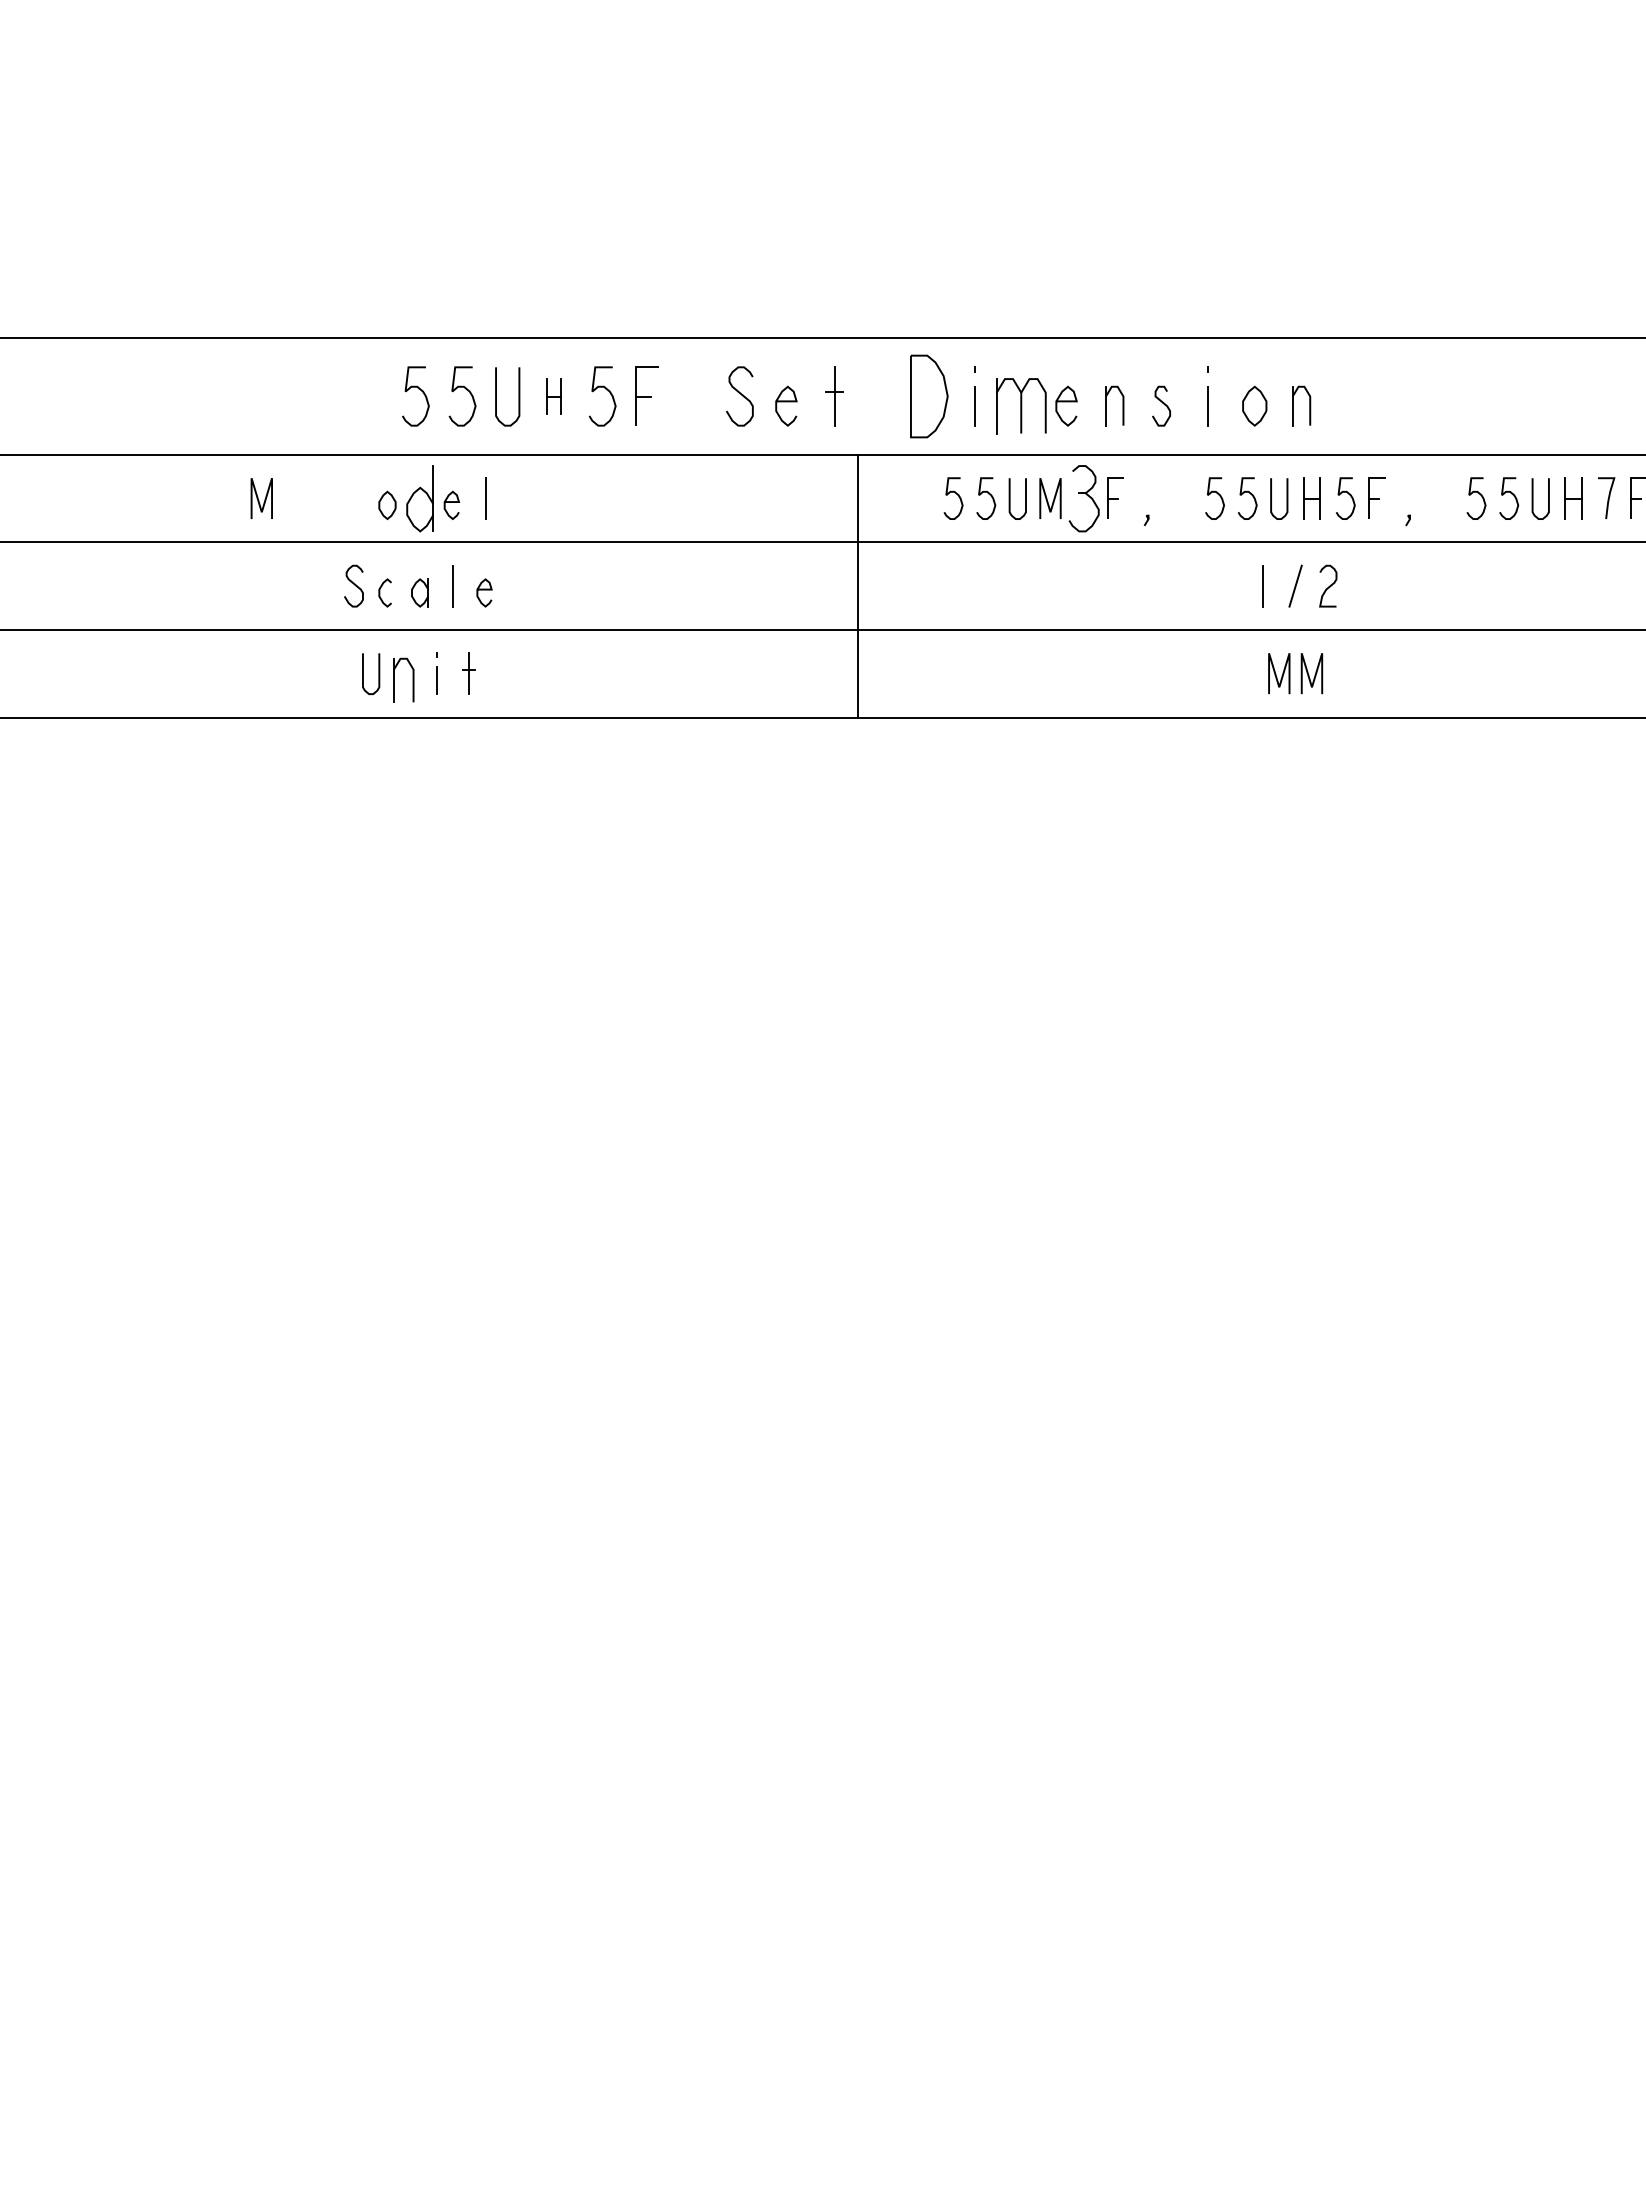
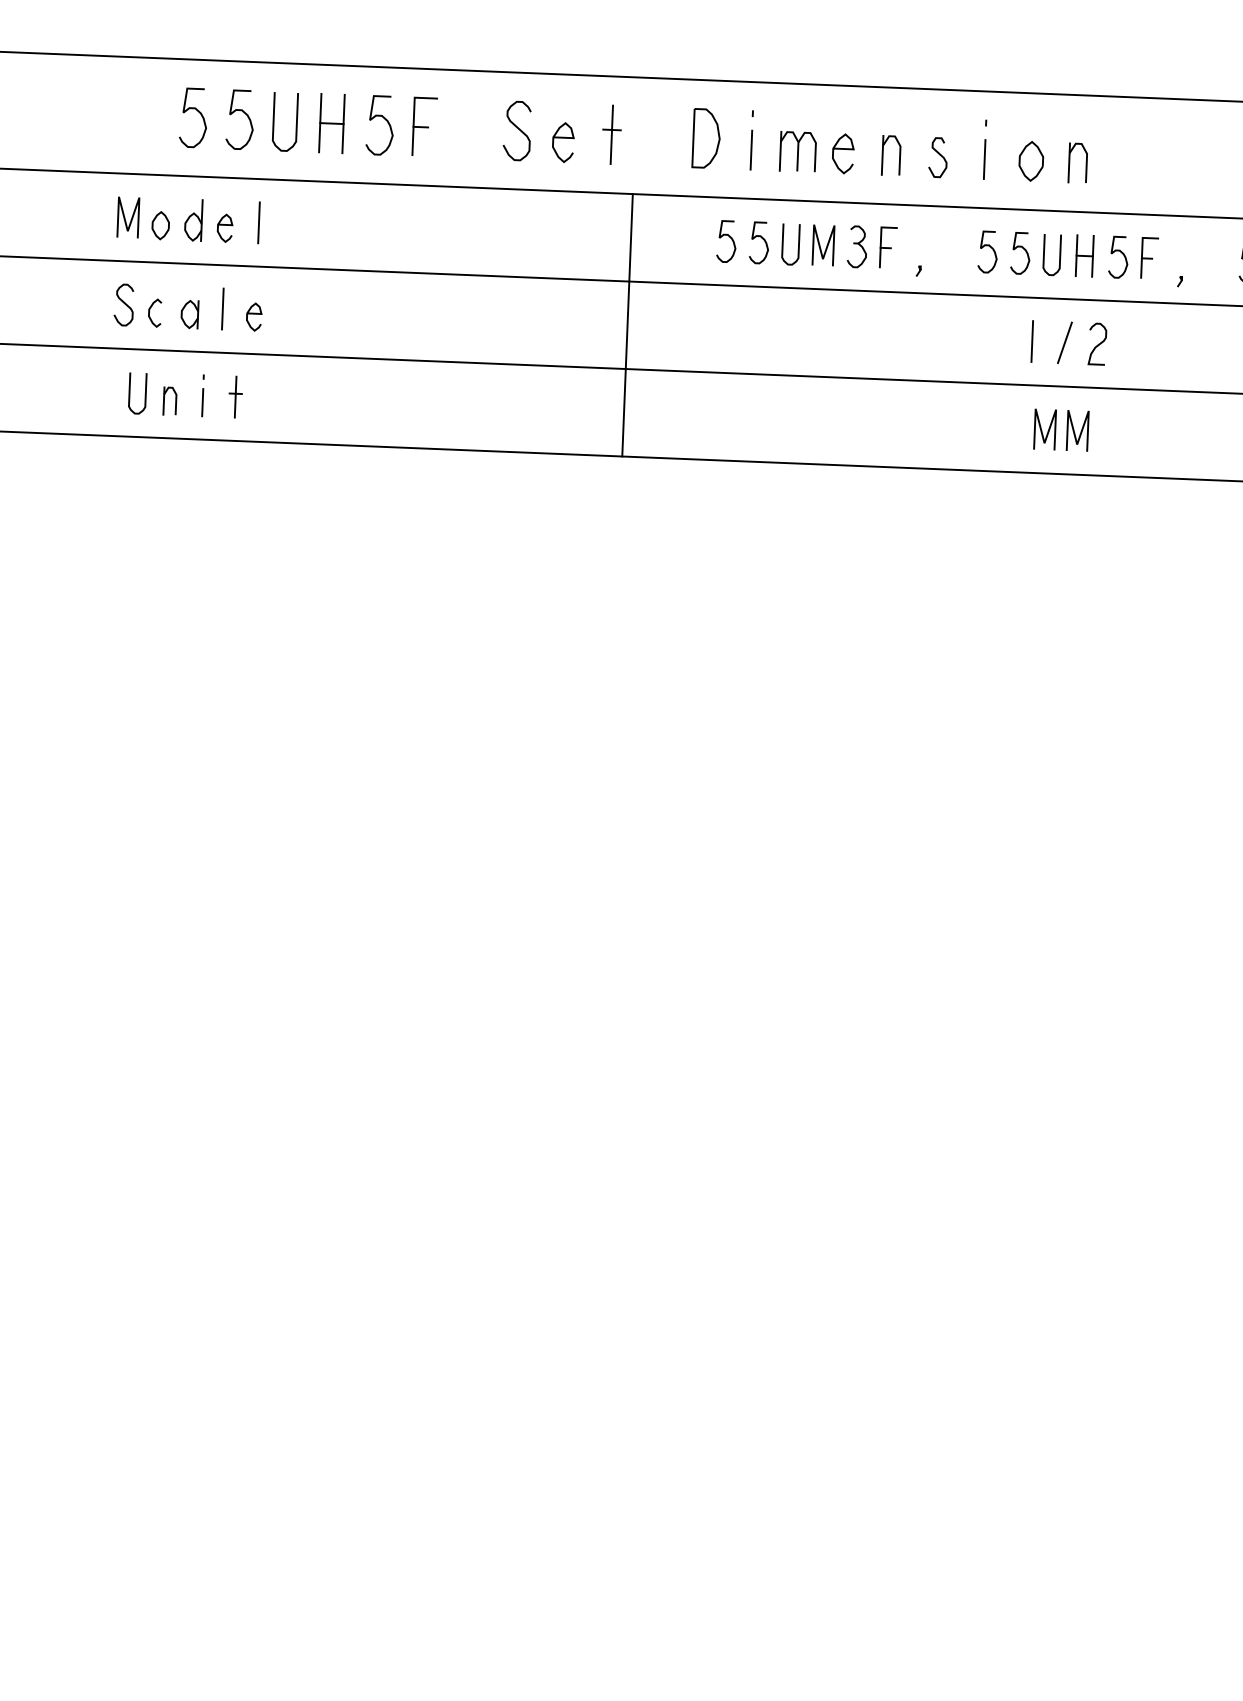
part: (554, 396) -> (332, 123), size x1.67
part: (929, 396) -> (706, 138), size x0.71
part: (1021, 405) -> (798, 151), size x0.71
part: (419, 498) -> (193, 220), size x0.62
part: (1084, 498) -> (857, 246), size x0.62
line: (259, 500) -> (125, 219), moved
part: (403, 680) -> (169, 401), size x0.62

